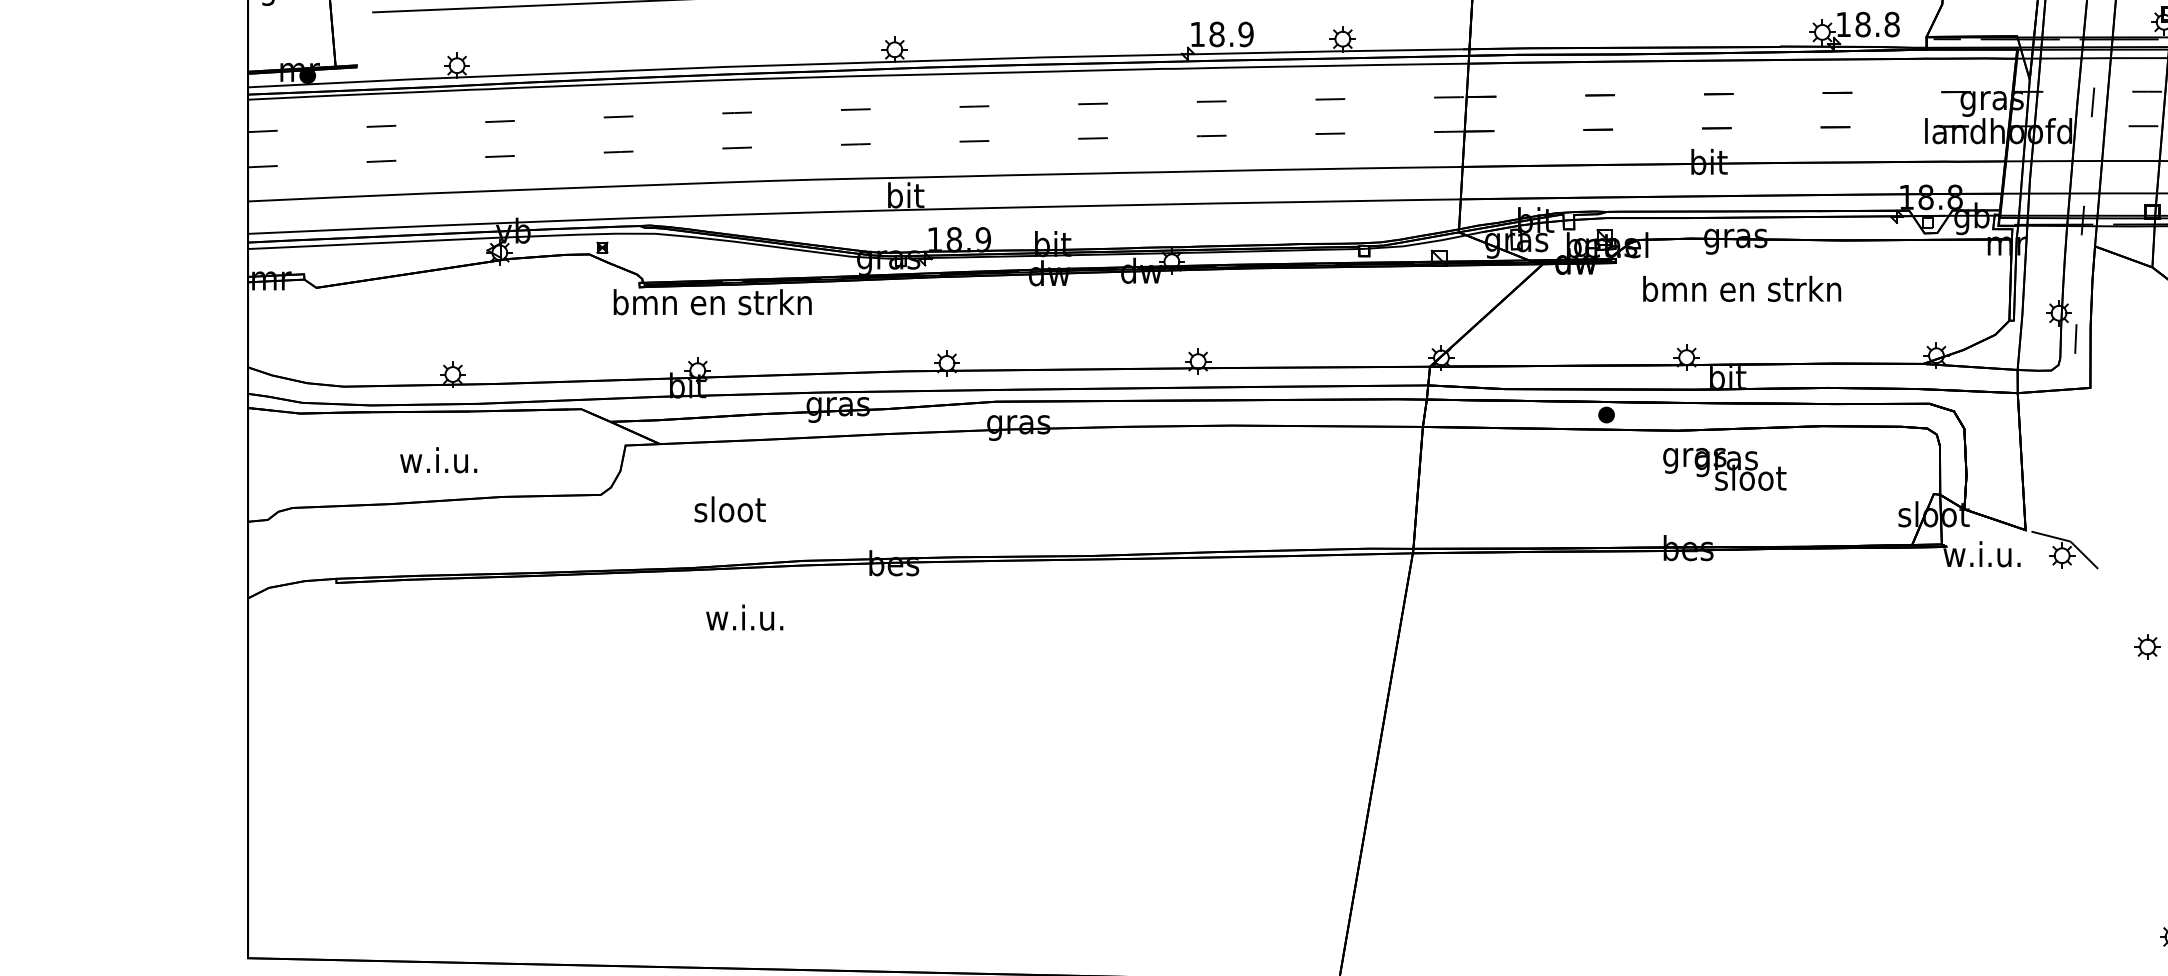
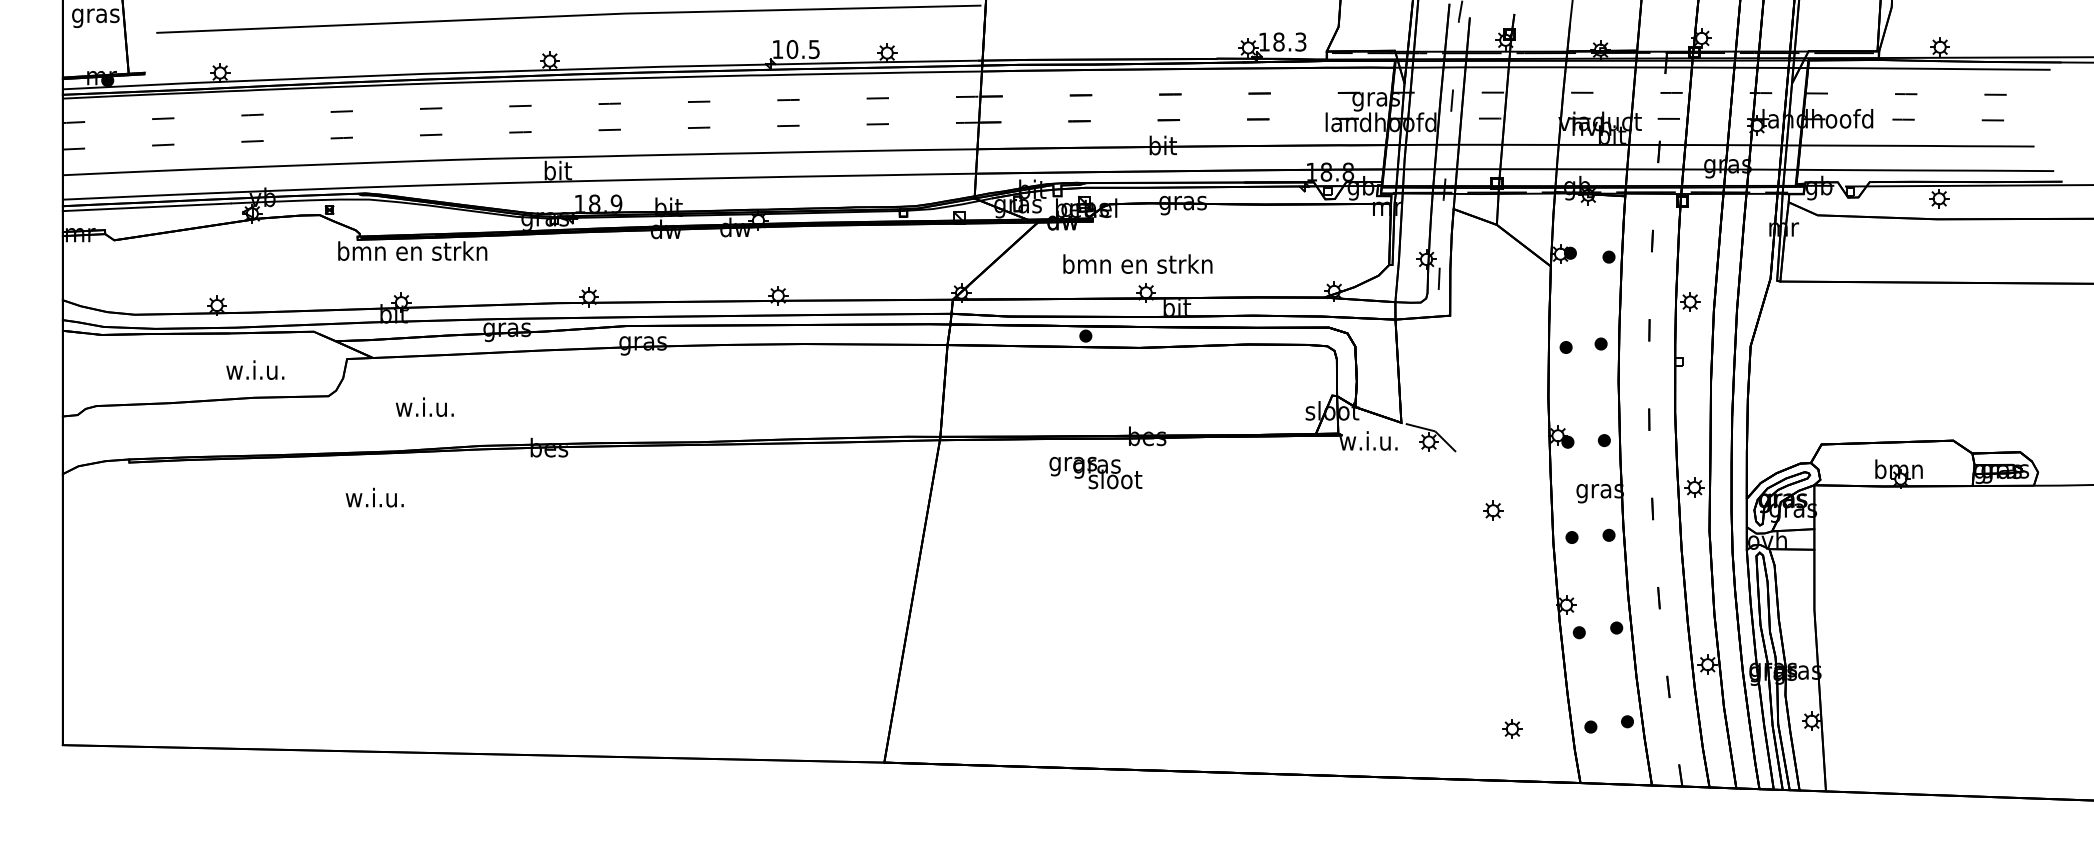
text: (1891, 23) -> (1300, 41), 18.8 -> 18.3
text: (1231, 34) -> (803, 49), 18.9 -> 10.5
text: (1741, 288) -> (1137, 263), moved
text: (438, 459) -> (255, 369), moved
text: (1724, 468) -> (1095, 472), moved
text: (728, 508) -> (424, 406), sloot -> w.i.u.
text: (744, 617) -> (374, 497), moved

